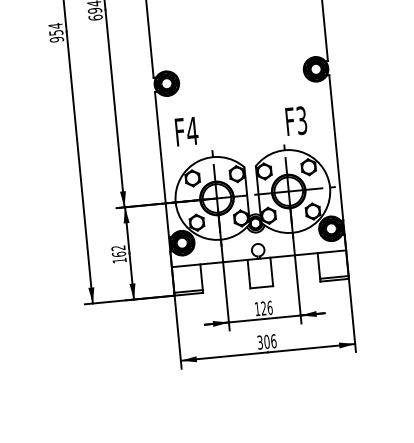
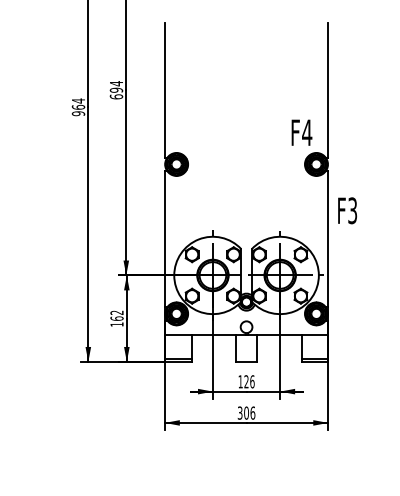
text: (56, 31) -> (78, 106), 954 -> 964
text: (296, 120) -> (347, 210), moved
text: (186, 131) -> (301, 132), moved

